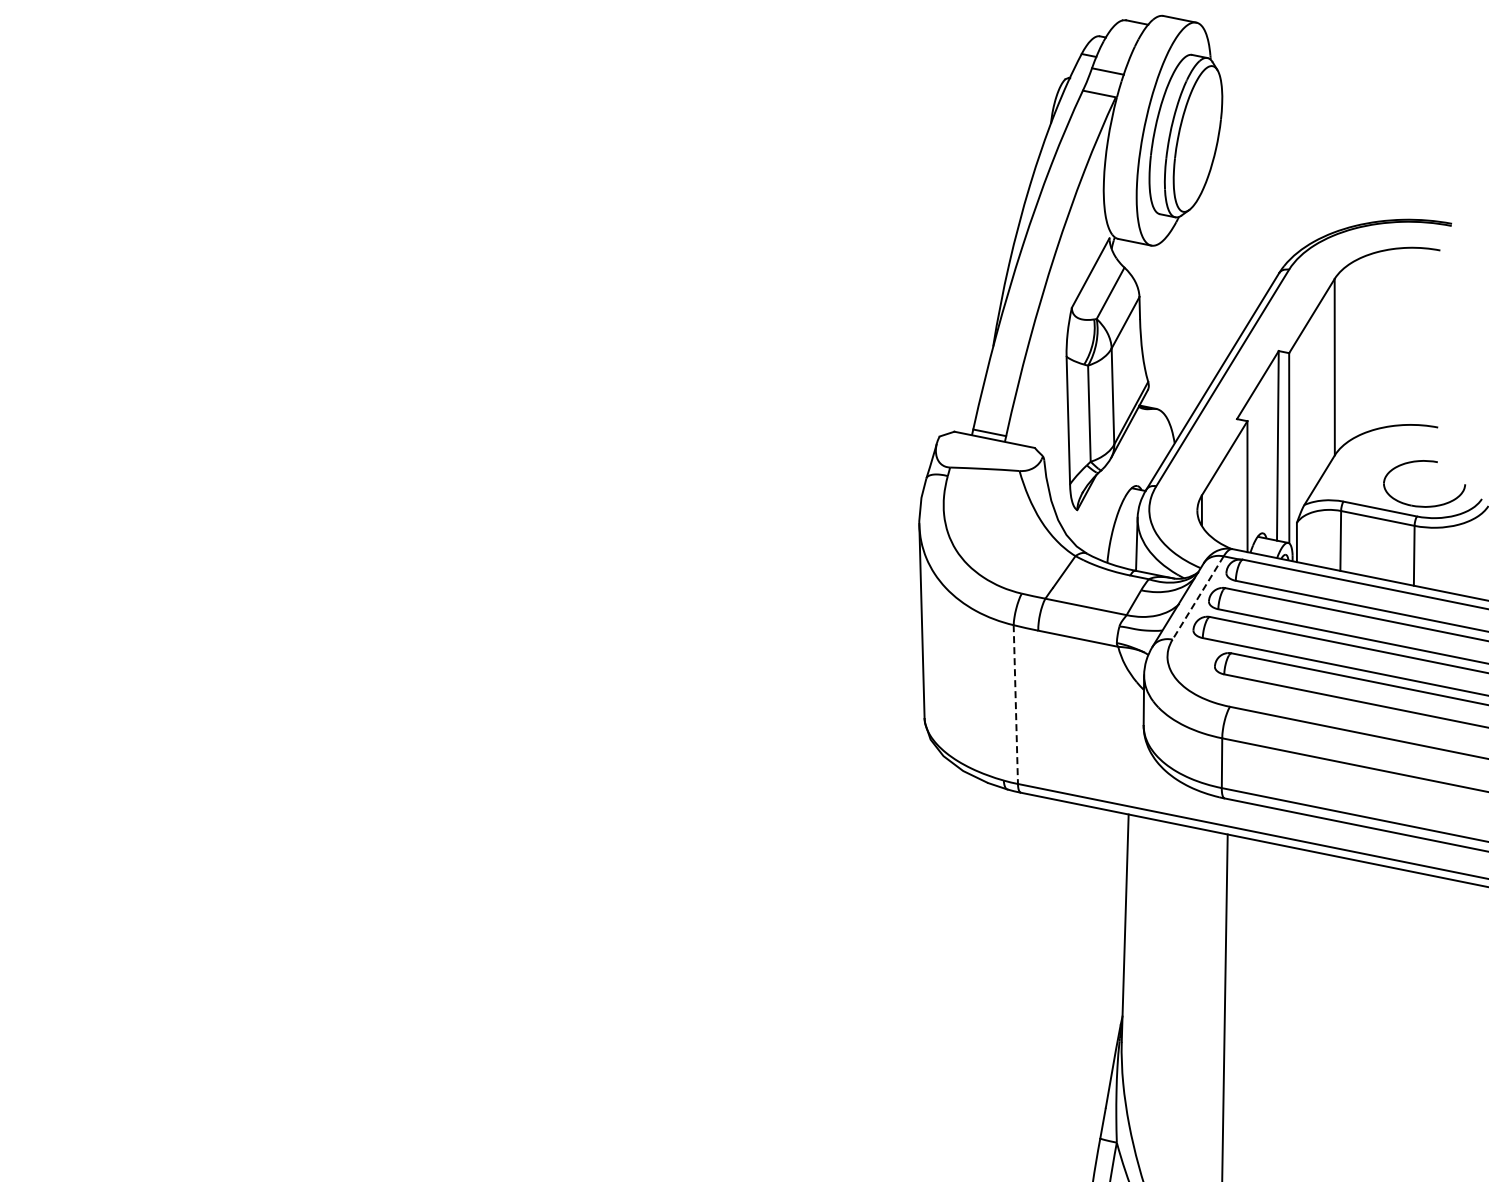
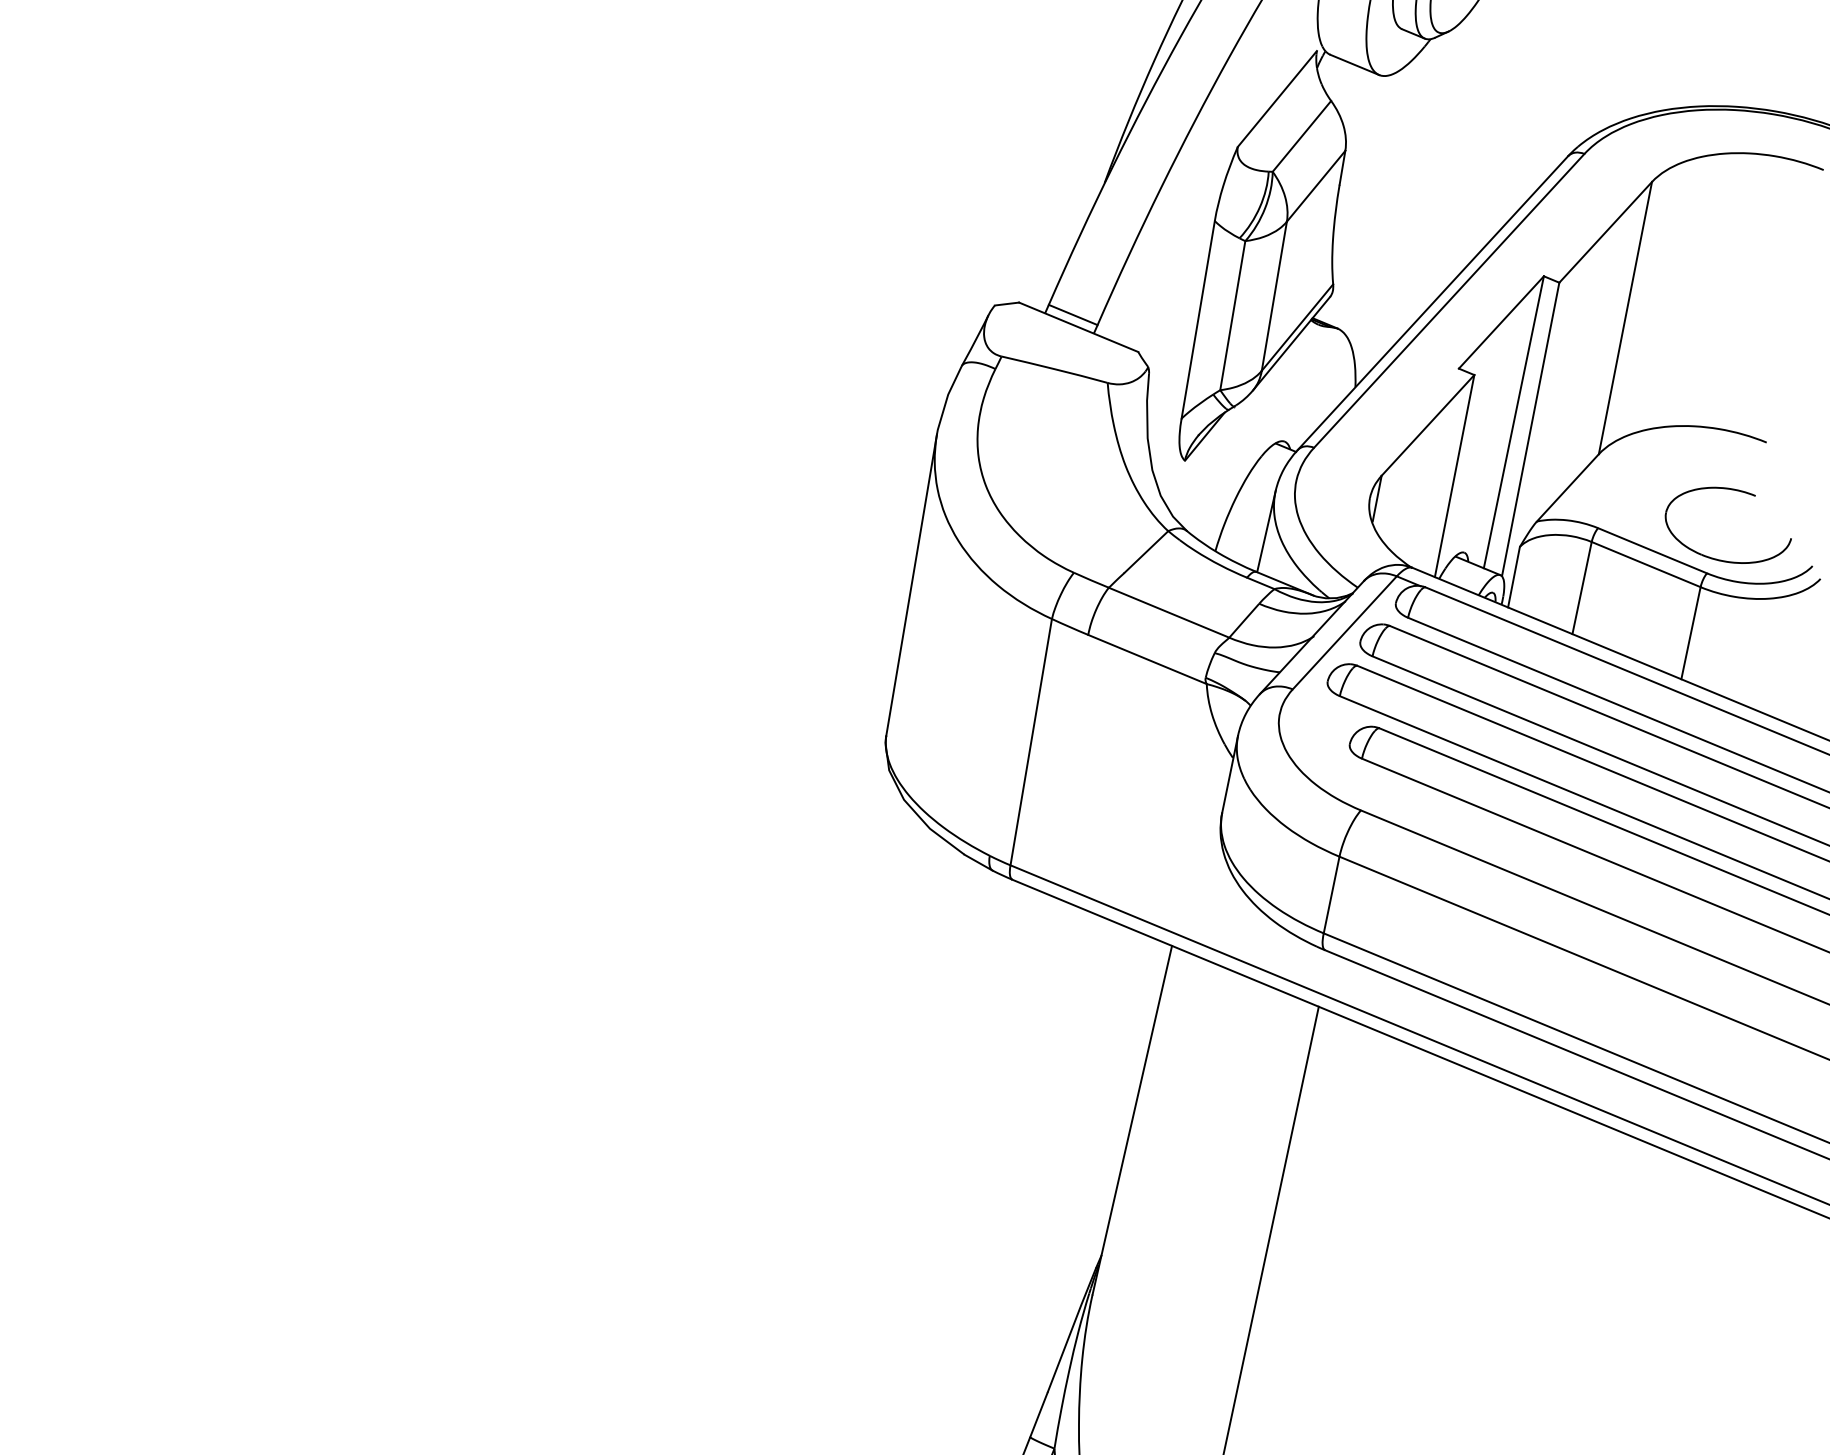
line: (1198, 597) -> (1345, 632), dashed -> solid
line: (1015, 705) -> (1030, 743), dashed -> solid

